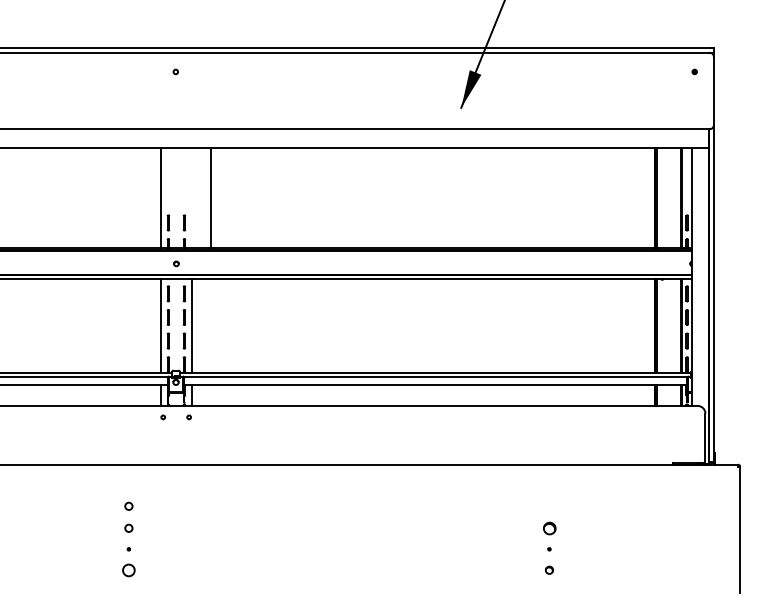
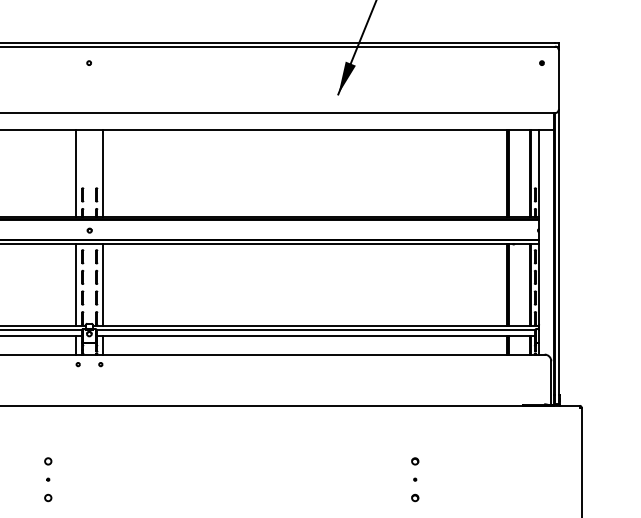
line: (210, 198) -> (102, 173), moved
circle: (128, 505) -> (47, 441), removed
part: (548, 527) -> (414, 460), size x0.62
circle: (128, 569) -> (47, 497), size x0.62

